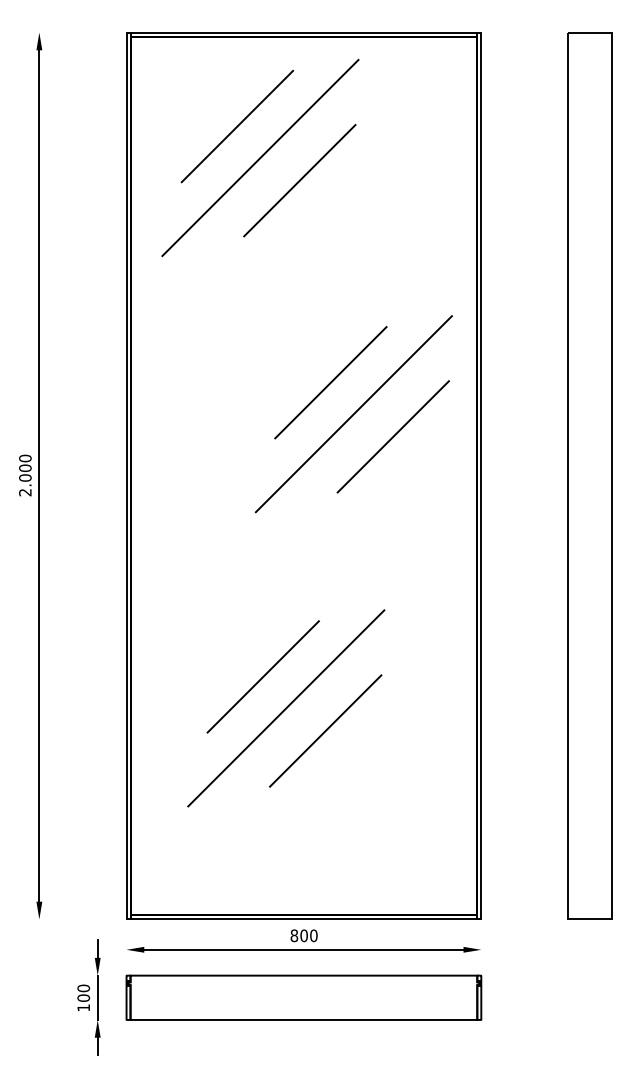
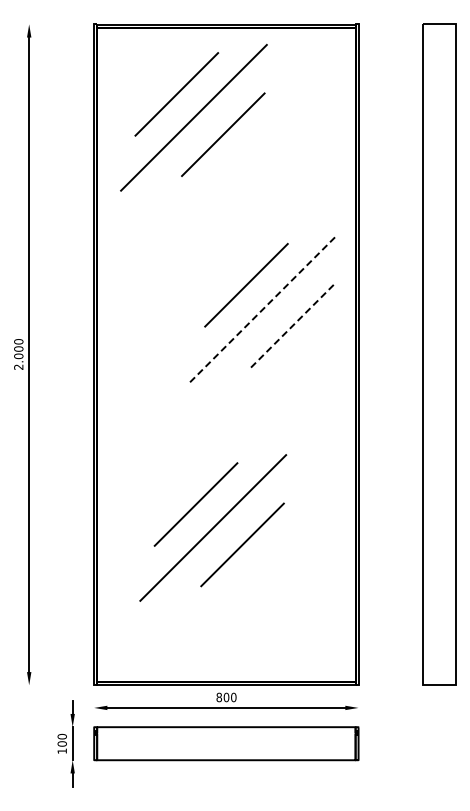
line: (353, 413) -> (263, 308), solid -> dashed
line: (393, 436) -> (293, 325), solid -> dashed

